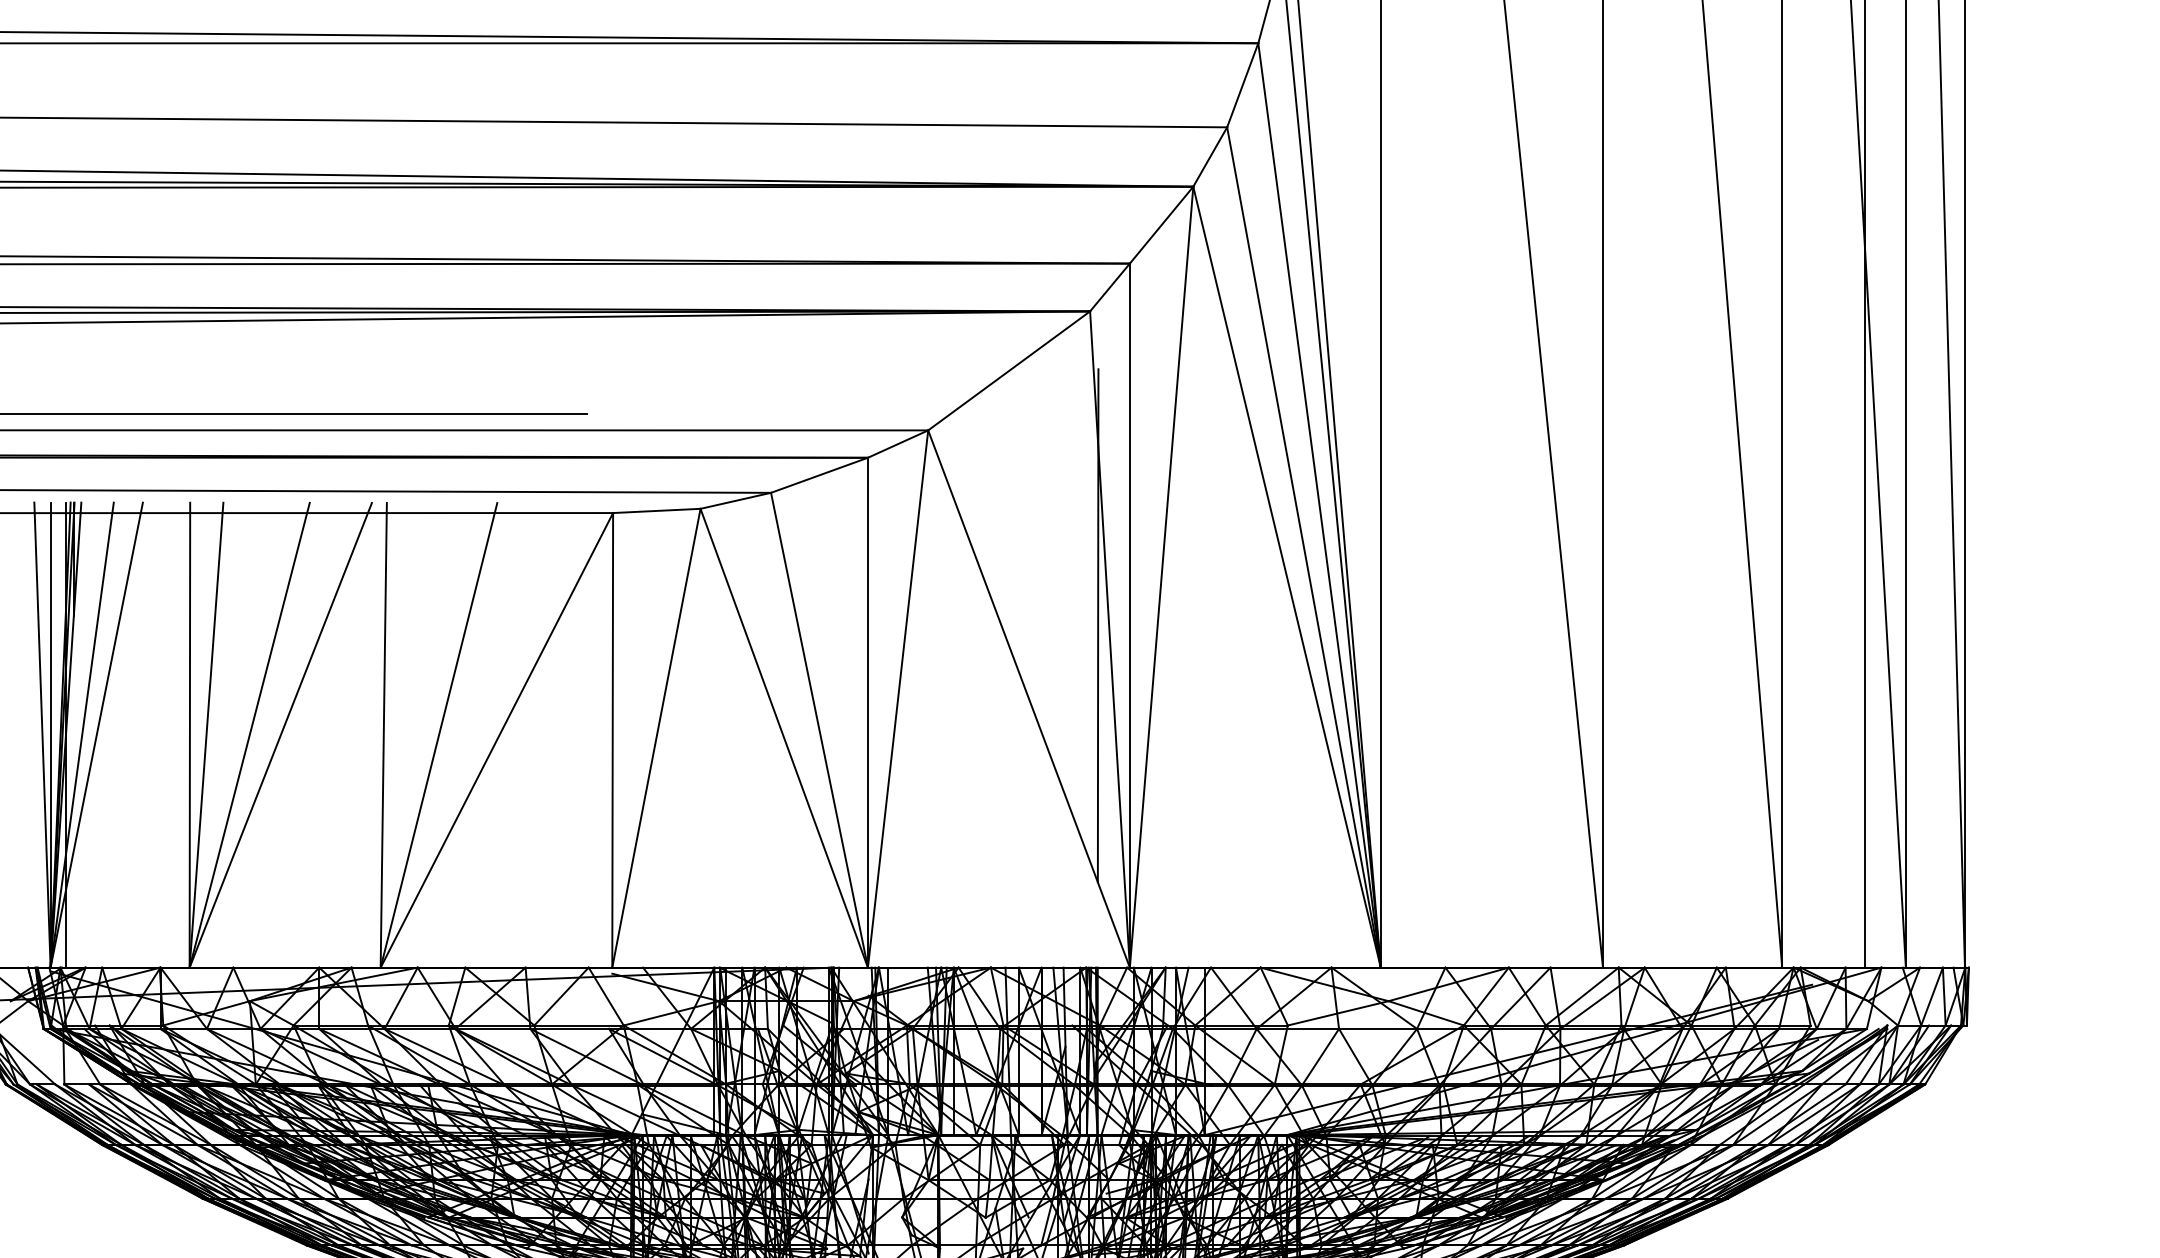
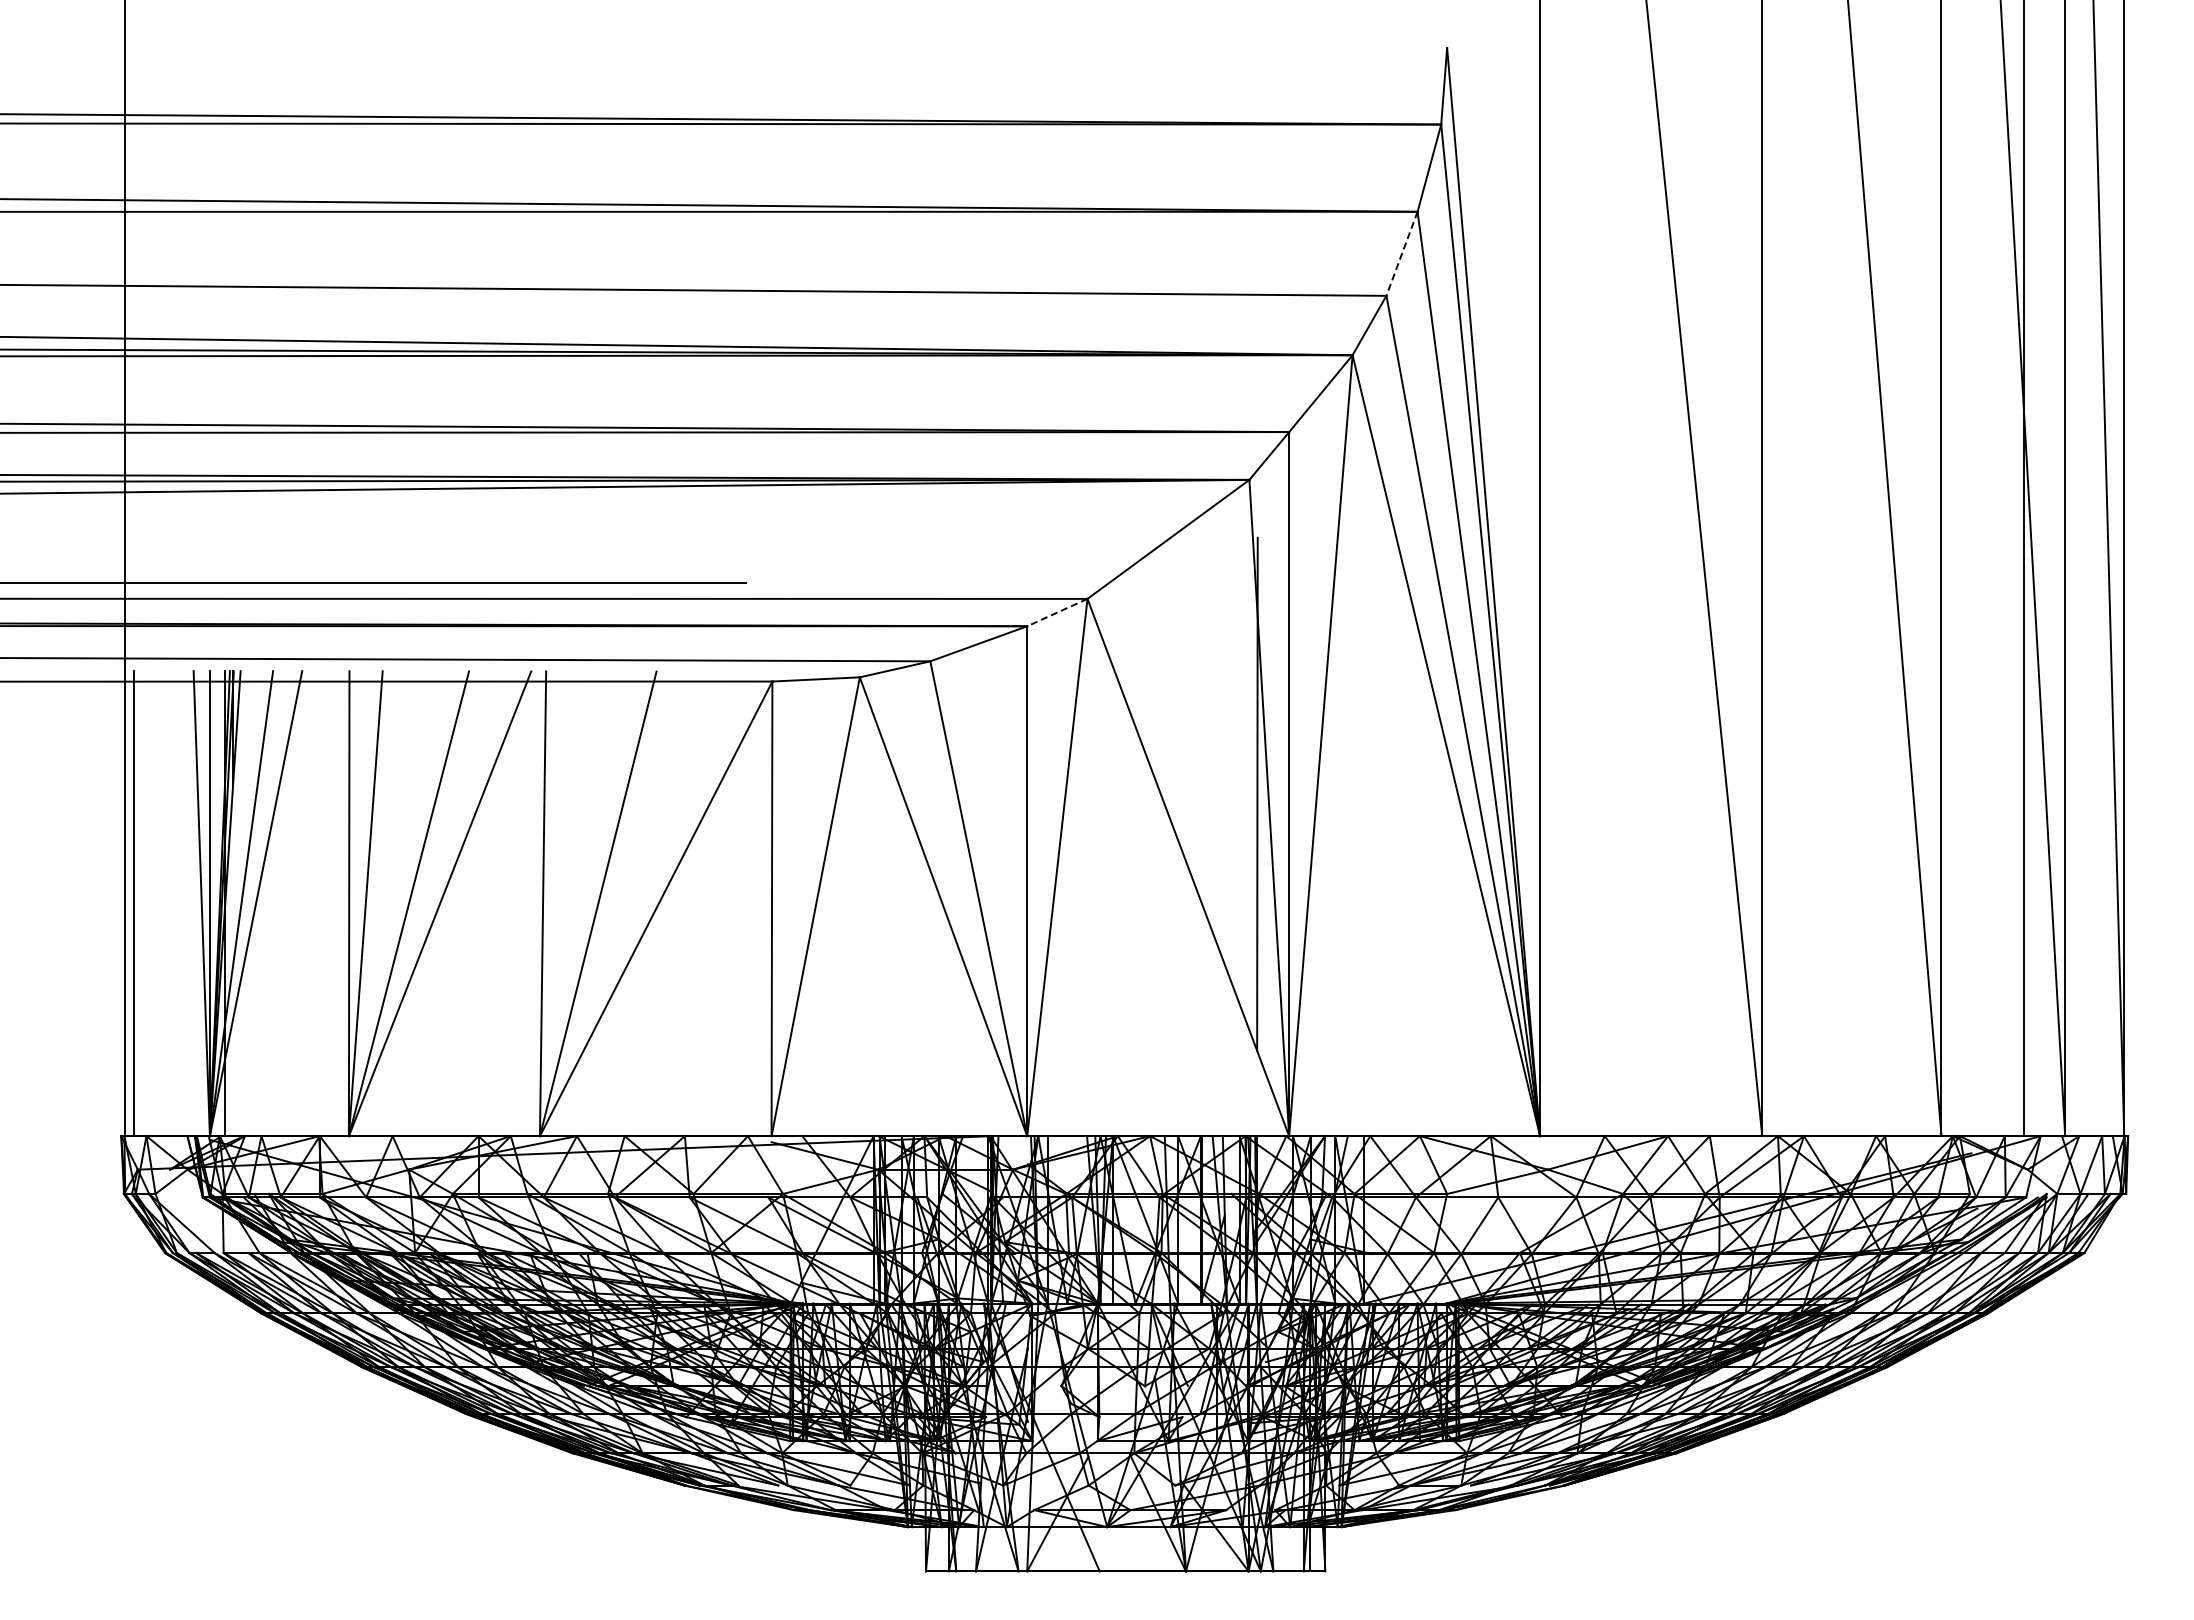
line: (1243, 85) -> (1402, 253), solid -> dashed
line: (897, 444) -> (1056, 612), solid -> dashed

